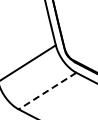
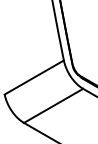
line: (47, 91) -> (53, 106), dashed -> solid

